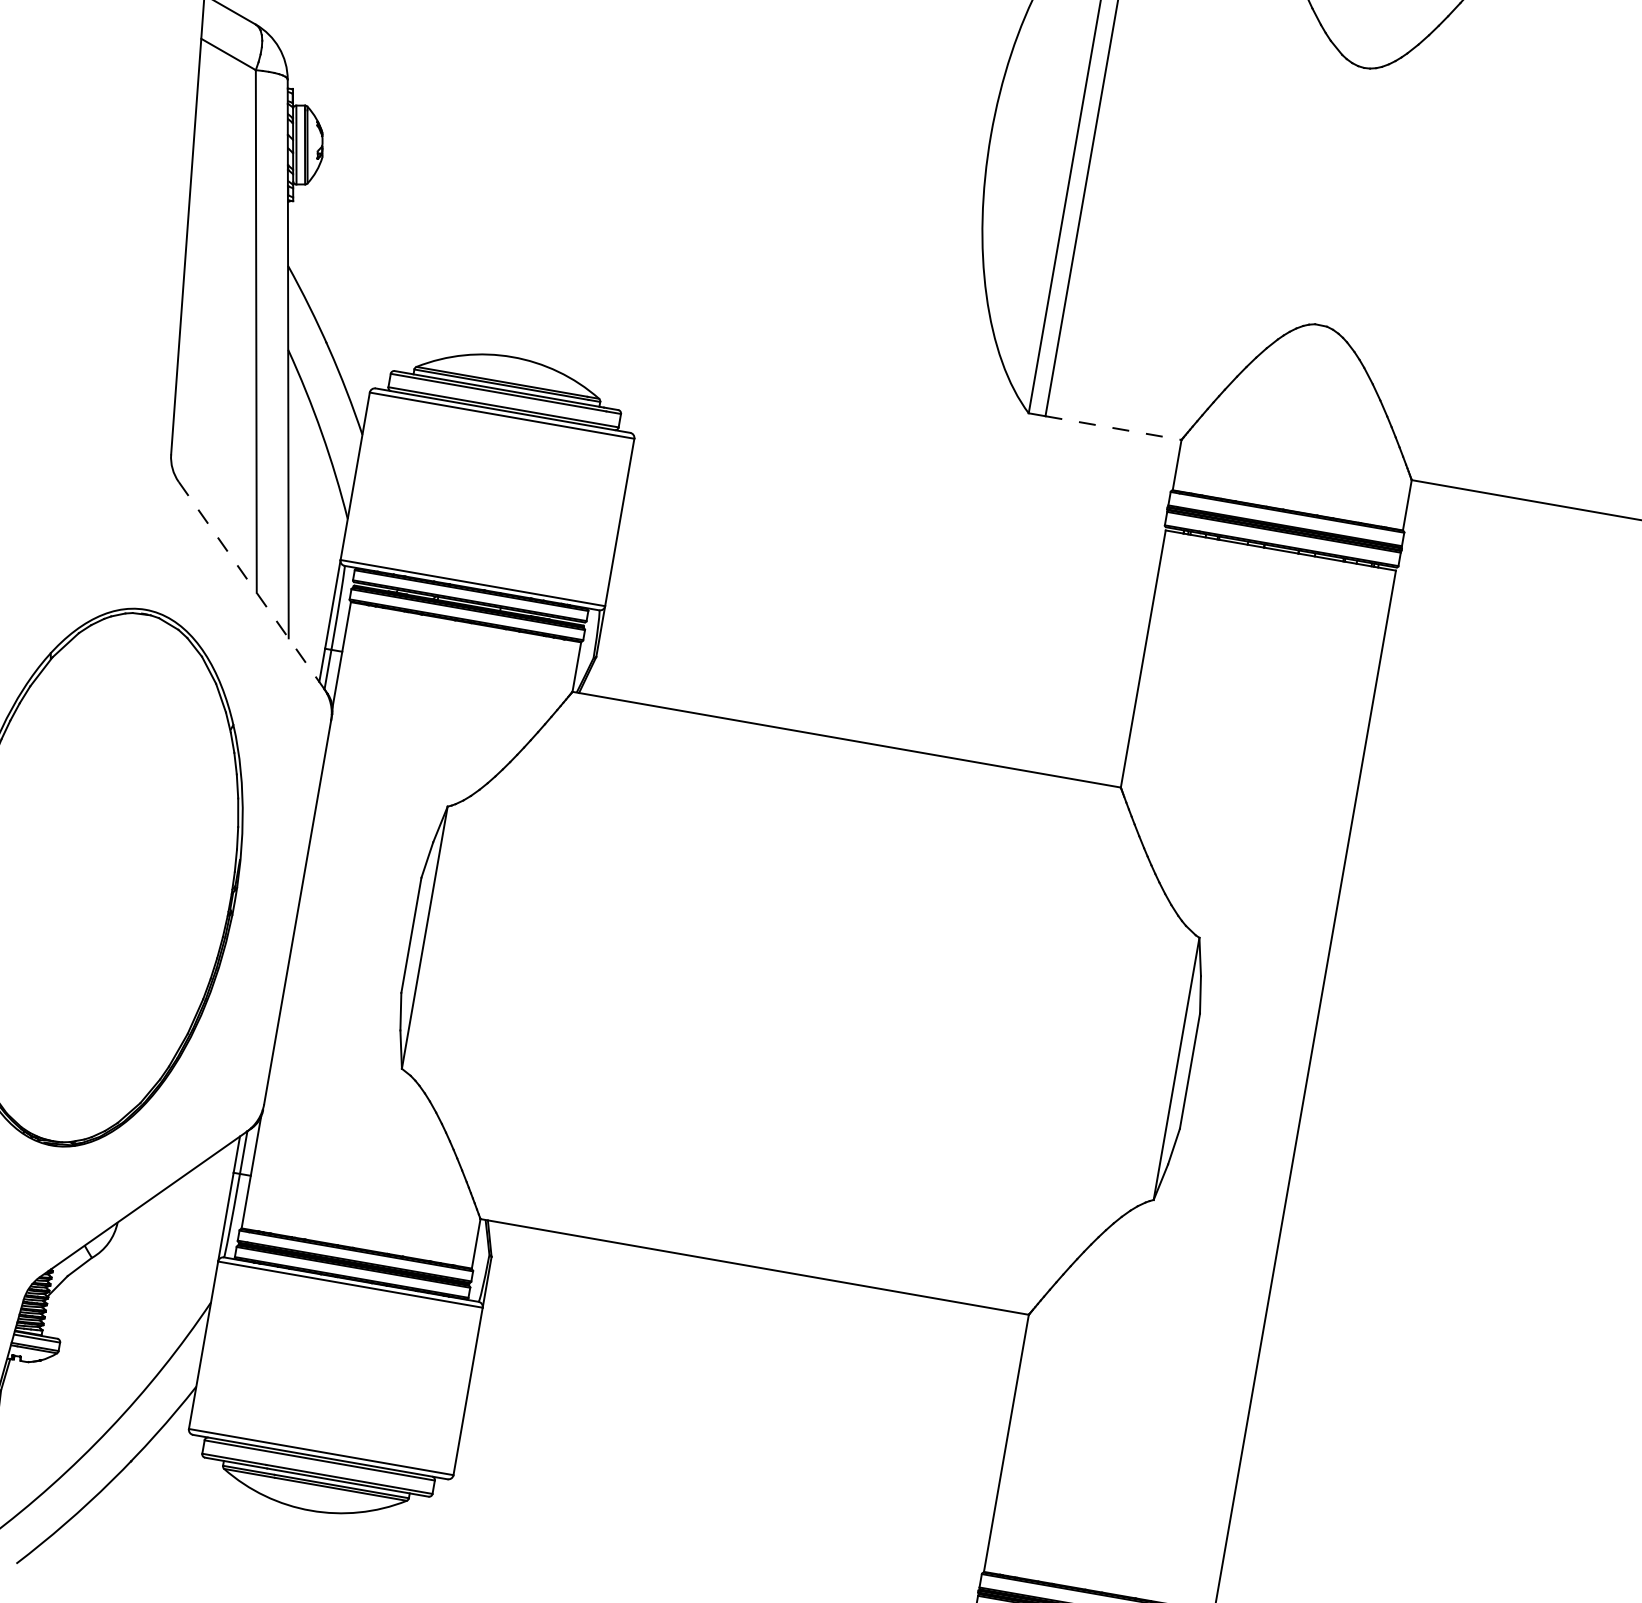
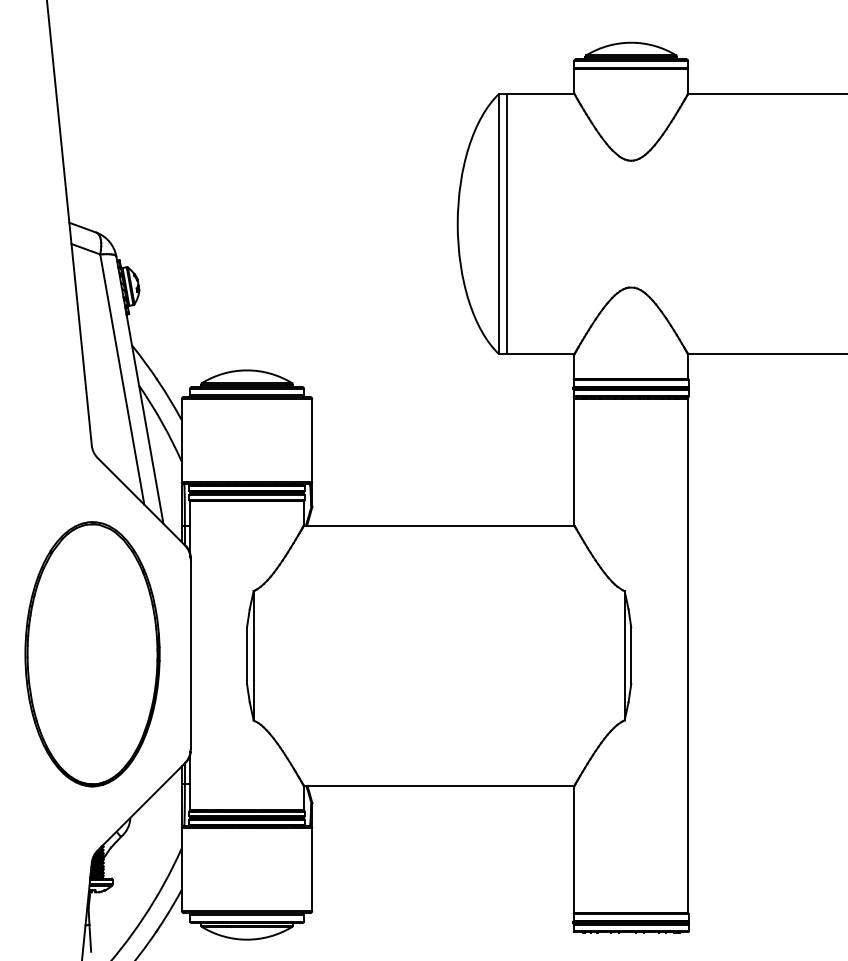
line: (1112, 428) -> (540, 354), dashed -> solid
line: (252, 585) -> (141, 501), dashed -> solid

